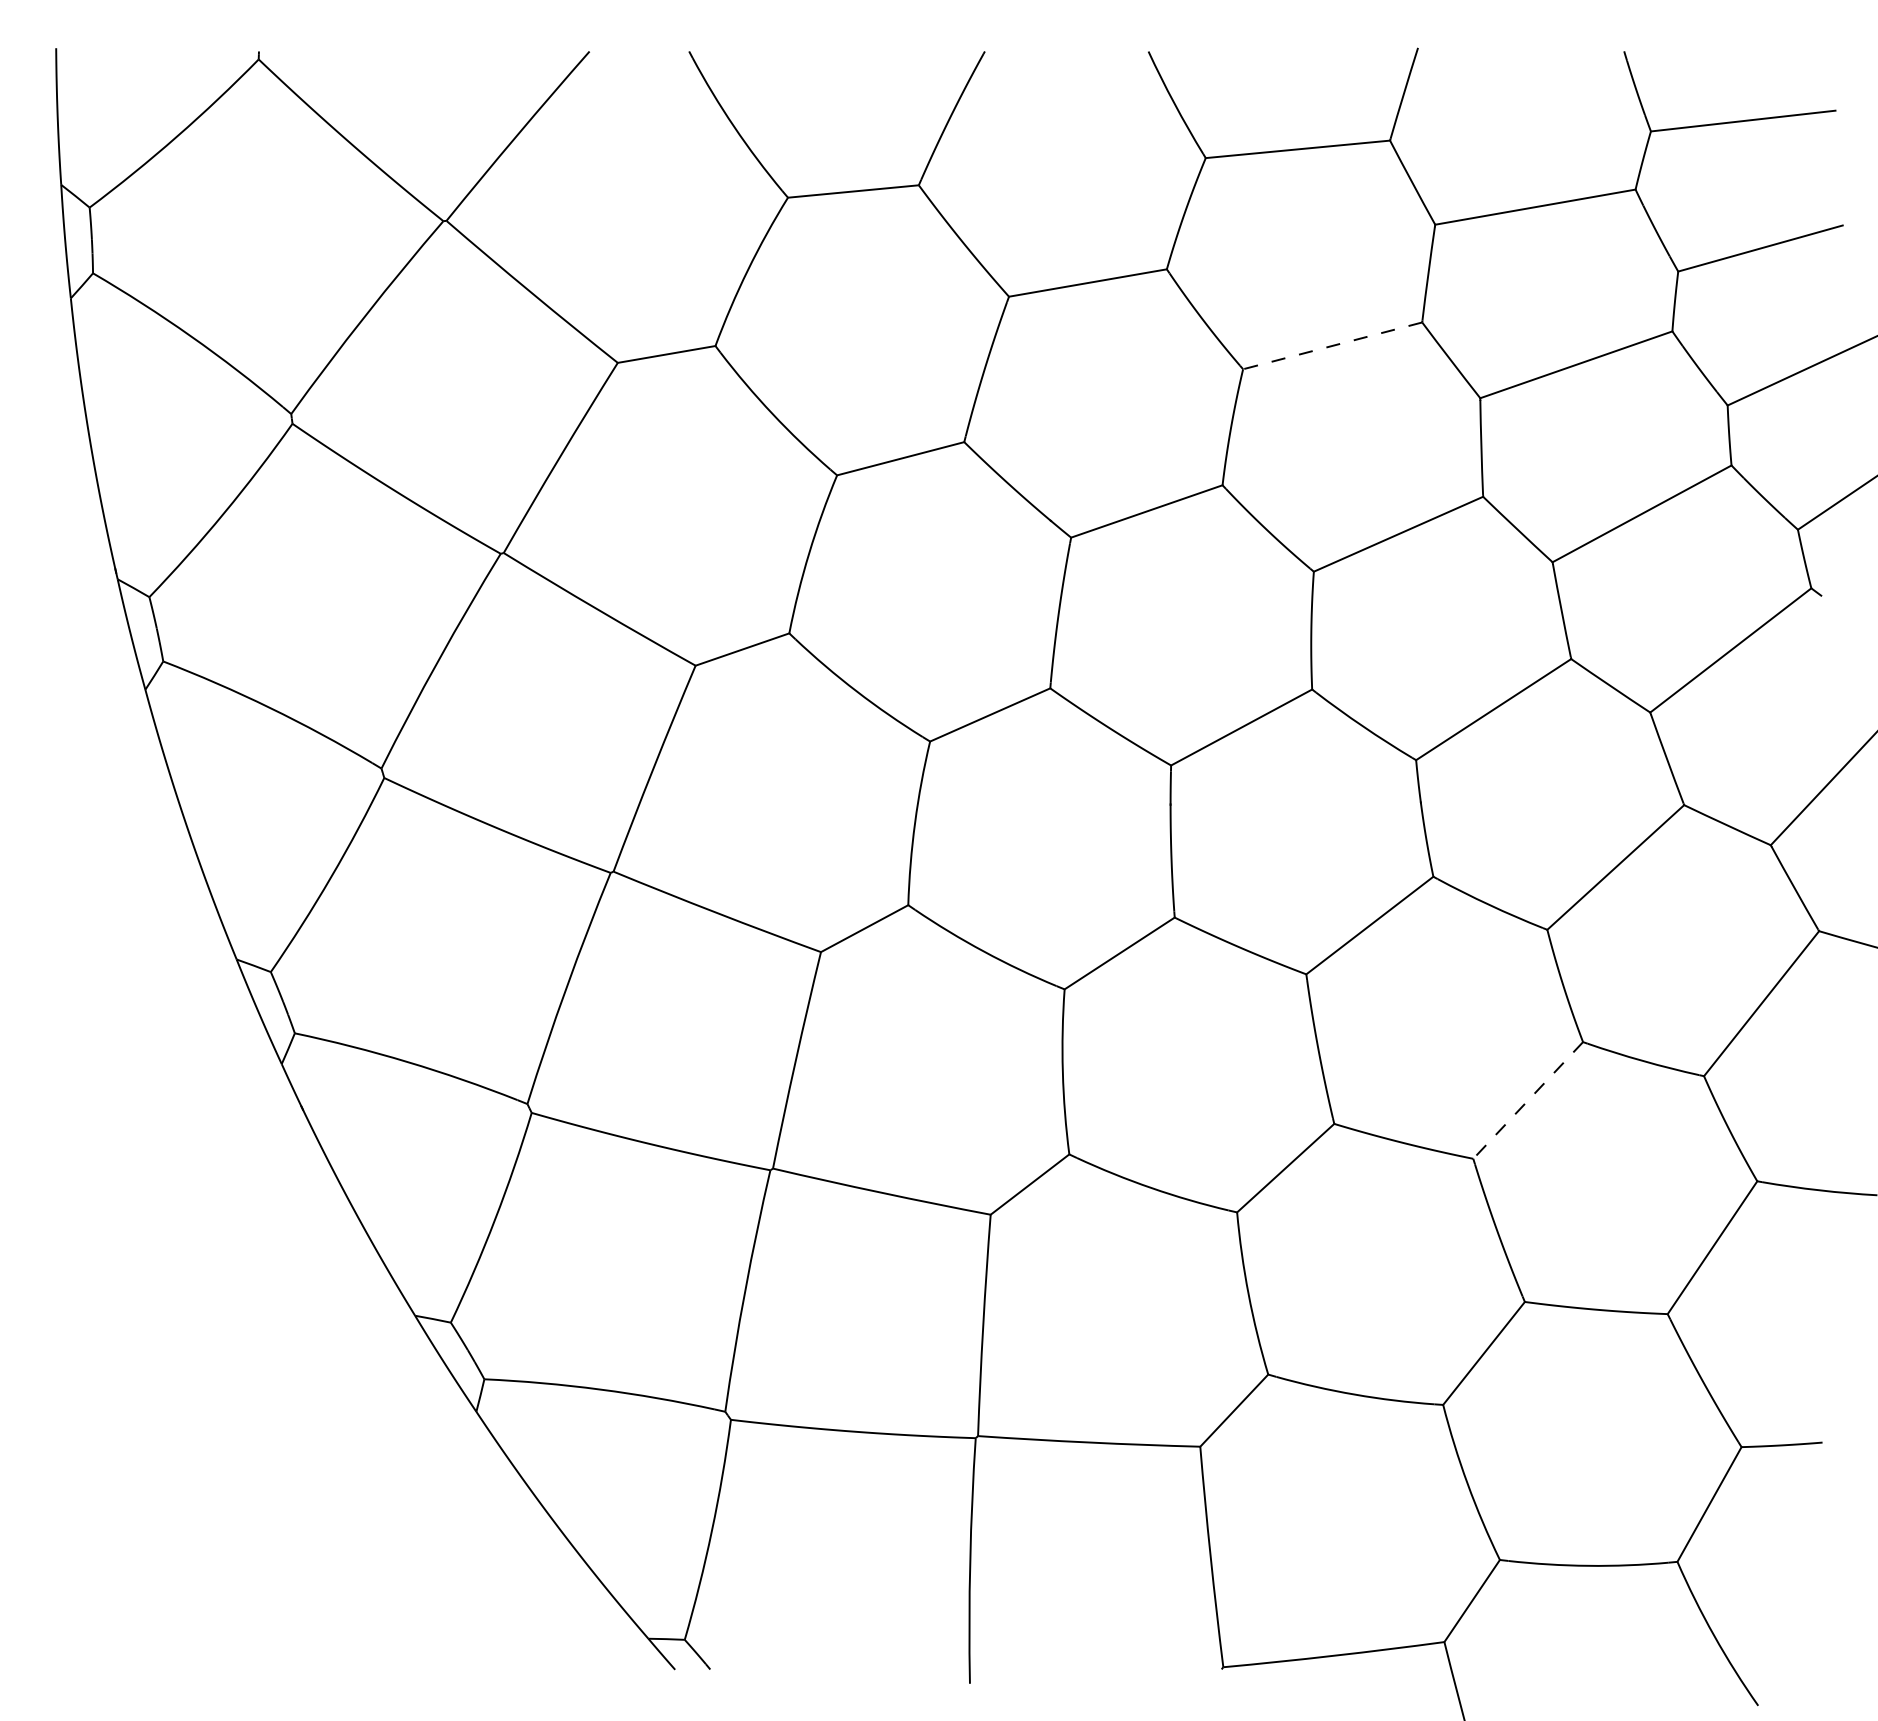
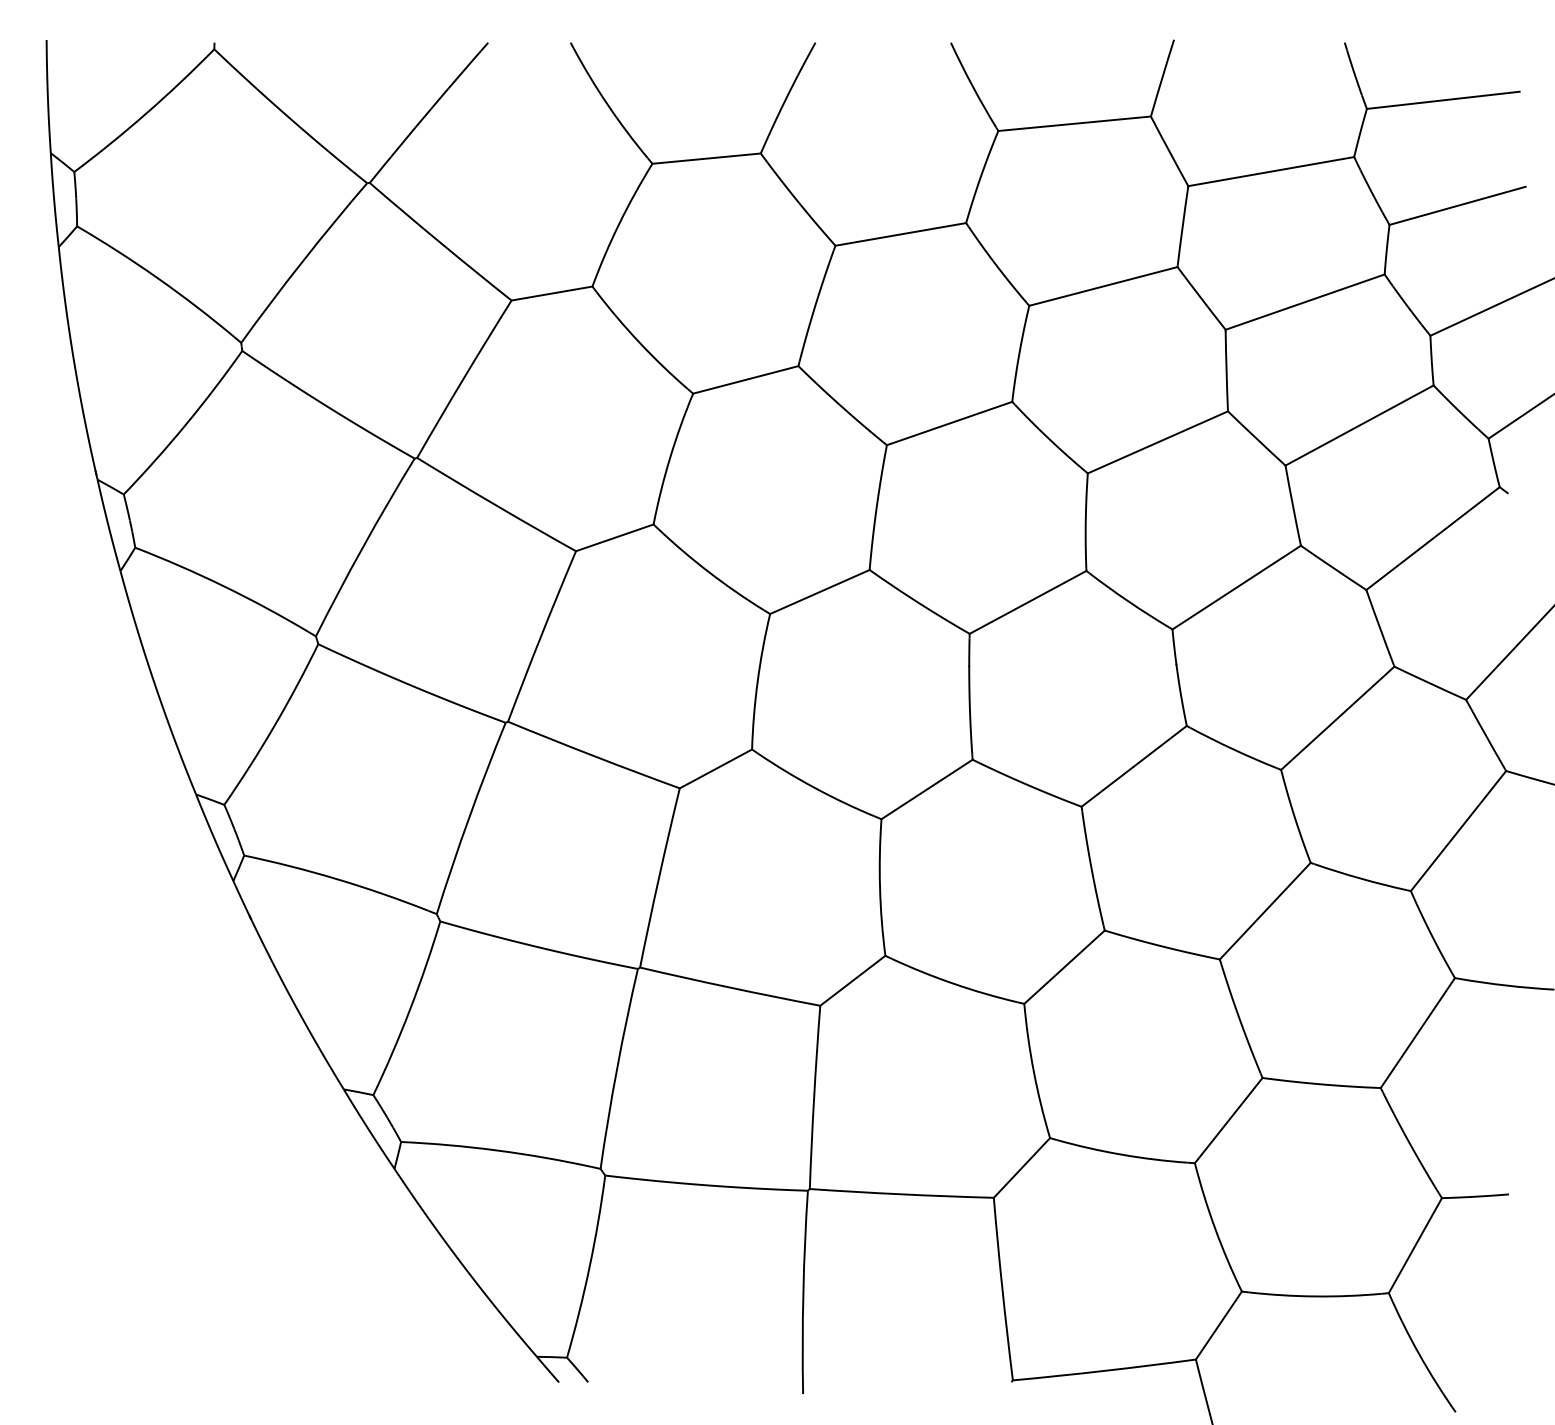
line: (1332, 345) -> (1103, 286), dashed -> solid
line: (1527, 1100) -> (1264, 911), dashed -> solid

